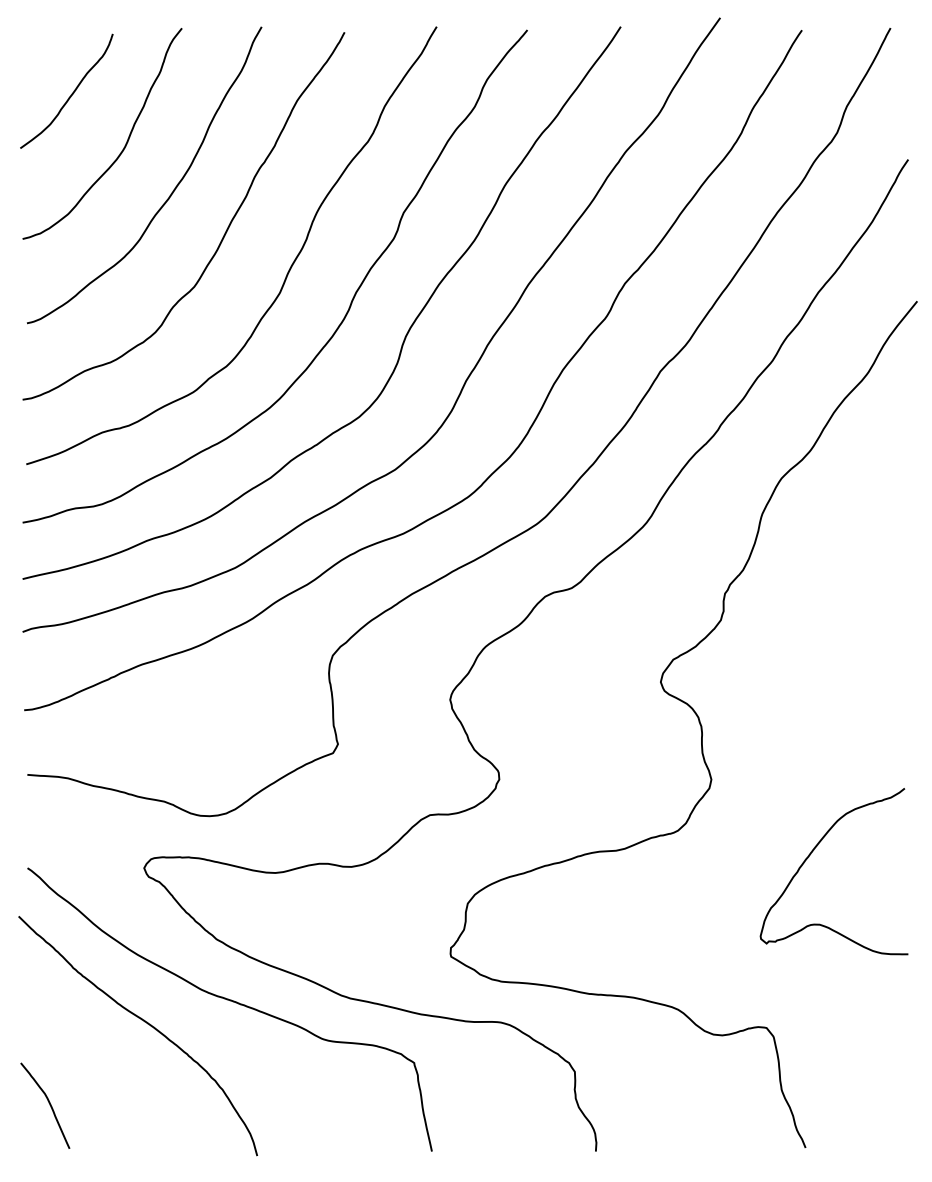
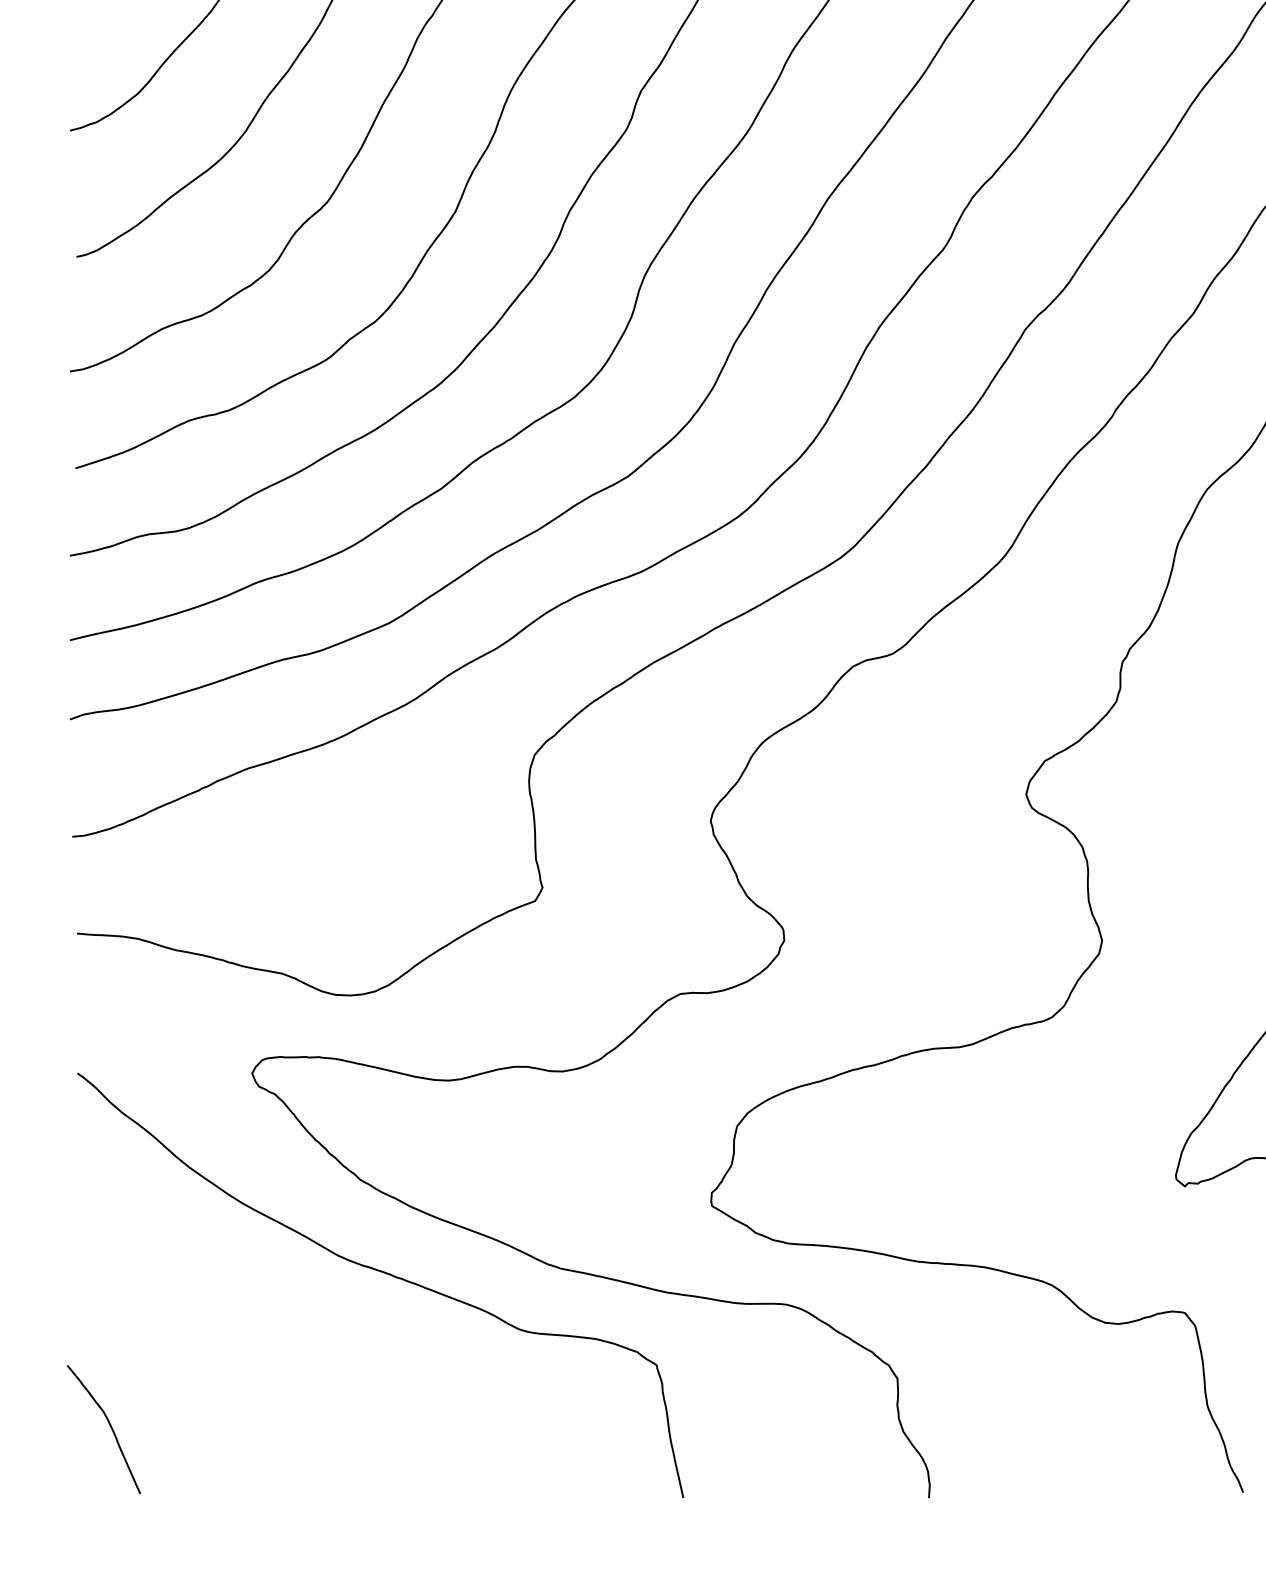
curve: (147, 1024) -> (257, 1307), removed

